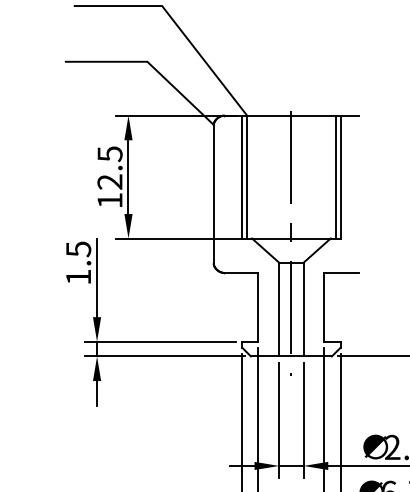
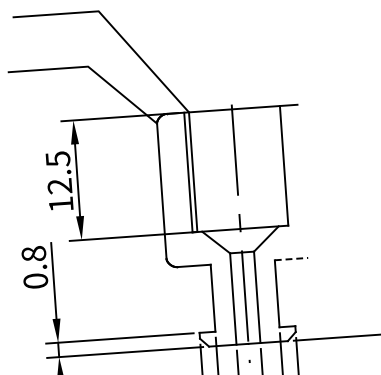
line: (335, 176) -> (279, 165), removed
text: (78, 262) -> (34, 266), 1.5 -> 0.8
line: (341, 272) -> (291, 258), solid -> dashed

